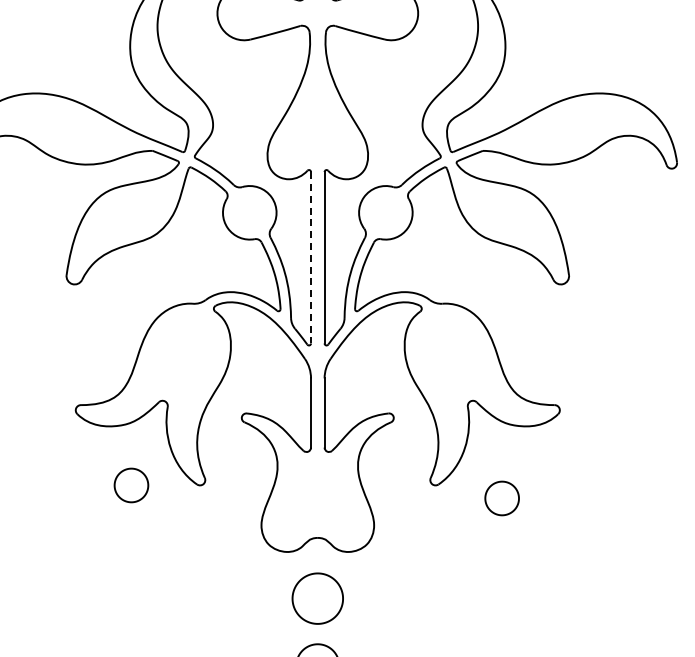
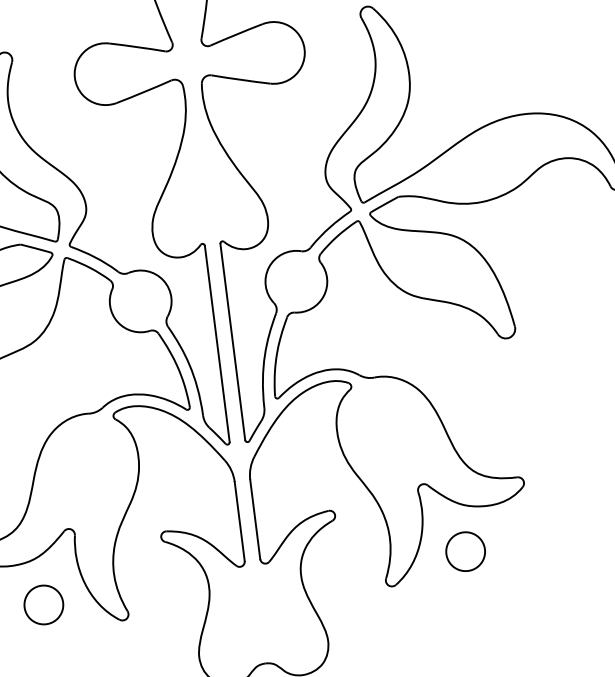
line: (311, 257) -> (217, 343), dashed -> solid
part: (131, 485) -> (43, 604), moved
part: (501, 498) -> (464, 551), moved

